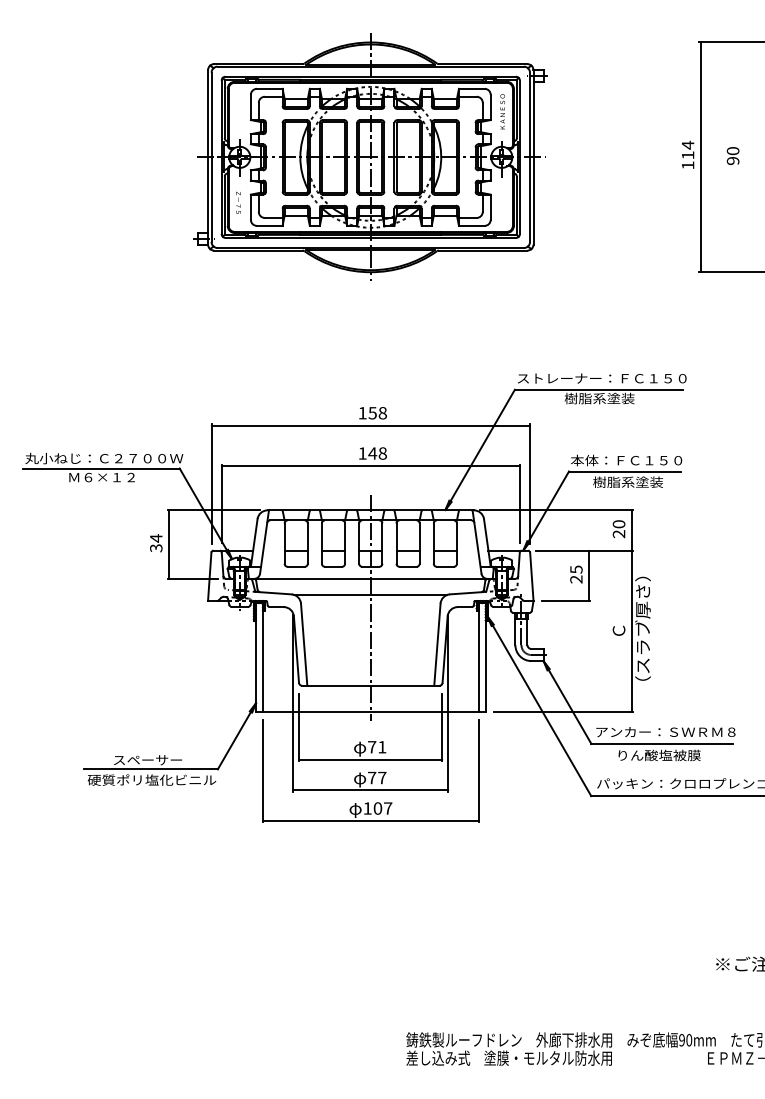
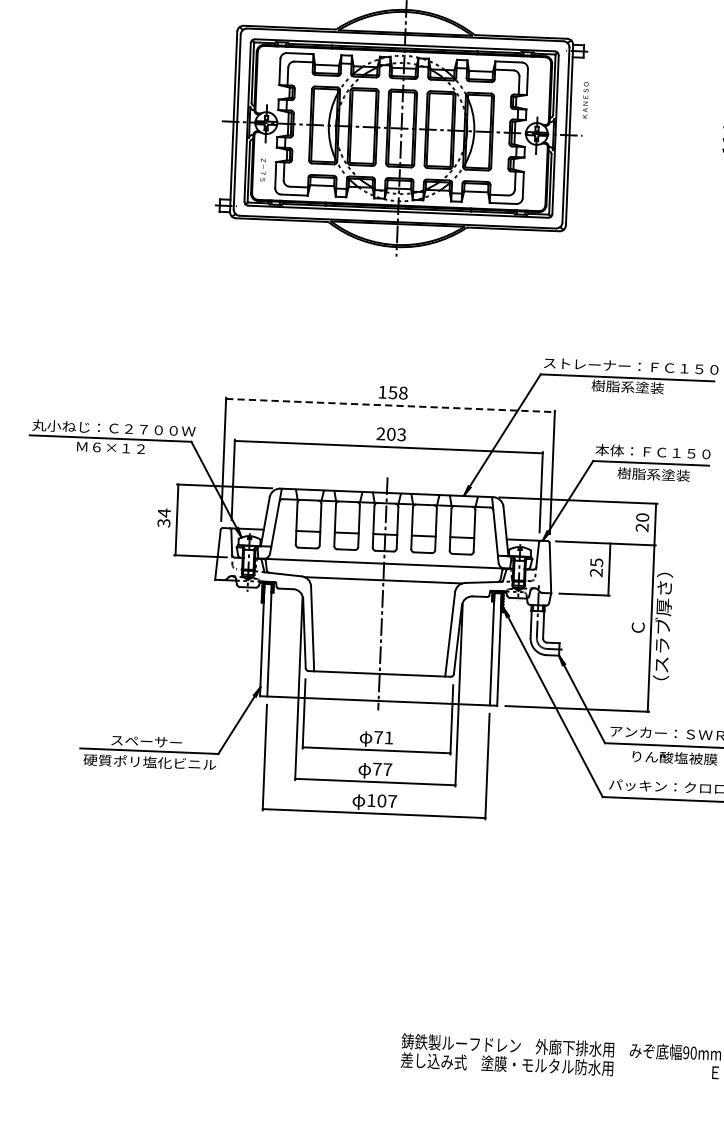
text: (502, 111) -> (585, 99), moved
line: (371, 425) -> (391, 405), solid -> dashed
text: (372, 453) -> (391, 434), 148 -> 203

